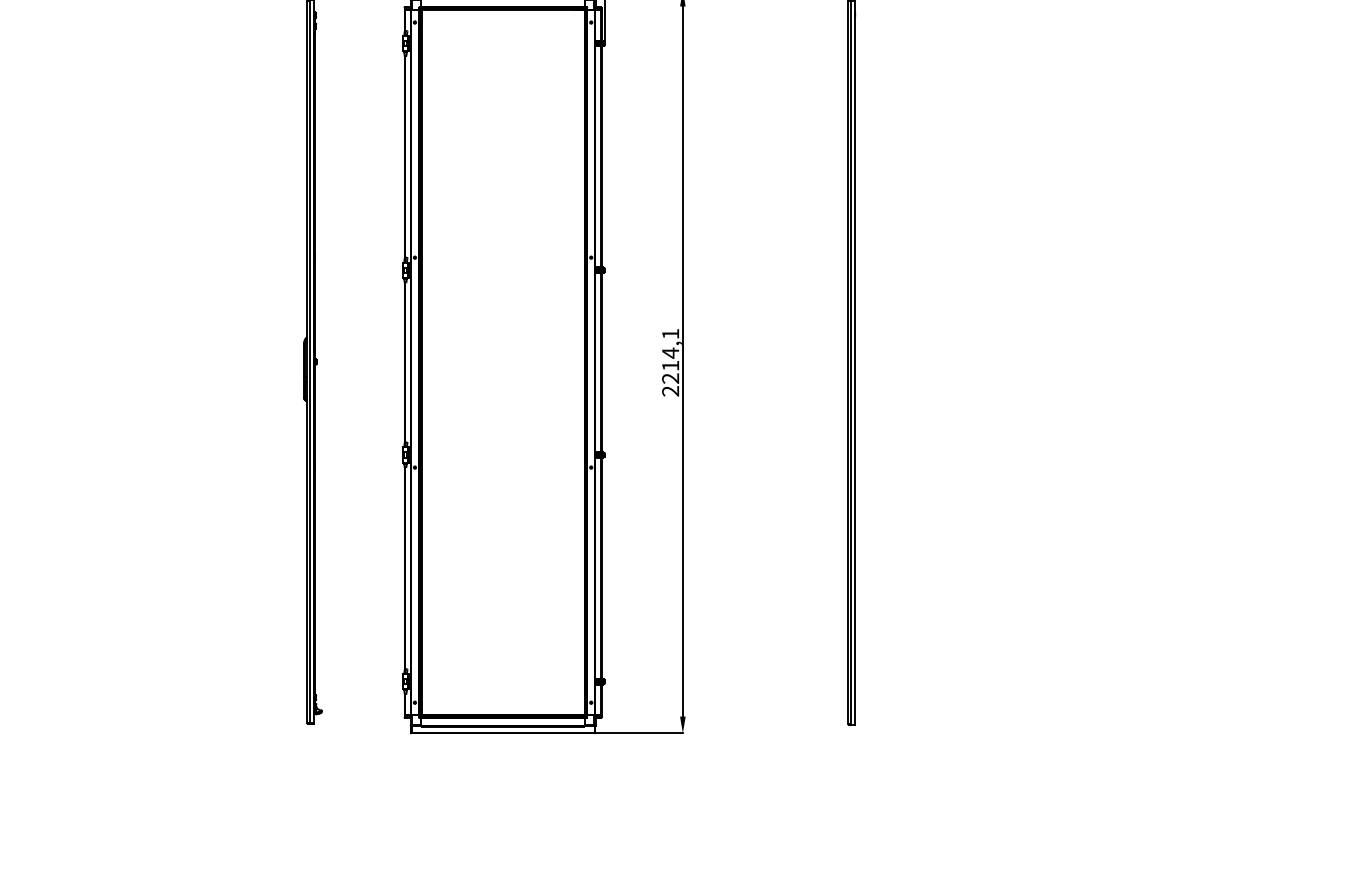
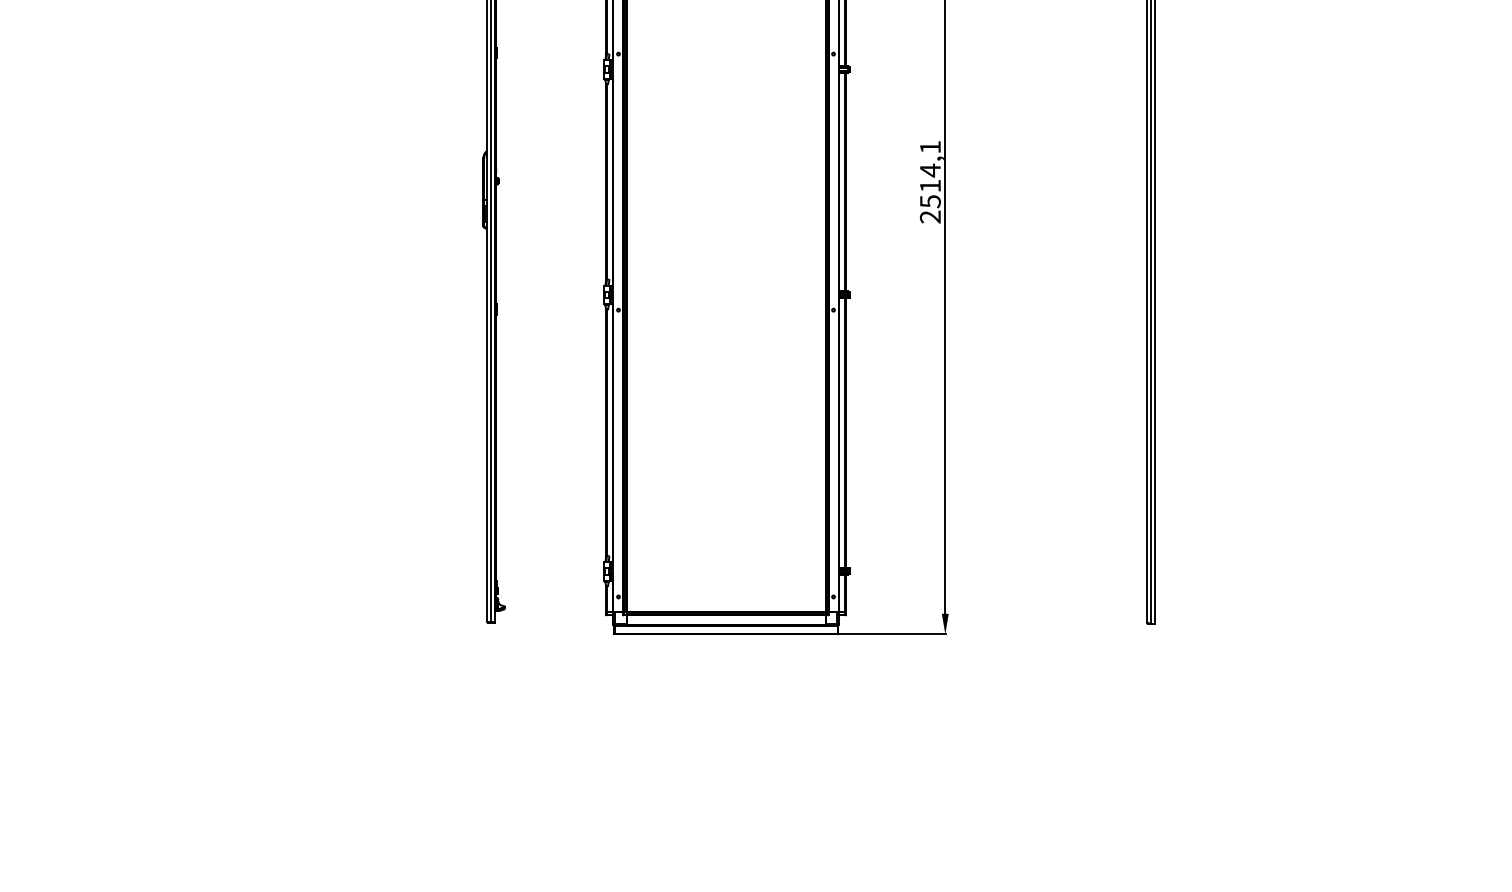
text: (670, 378) -> (930, 201), 2214,1 -> 2514,1

